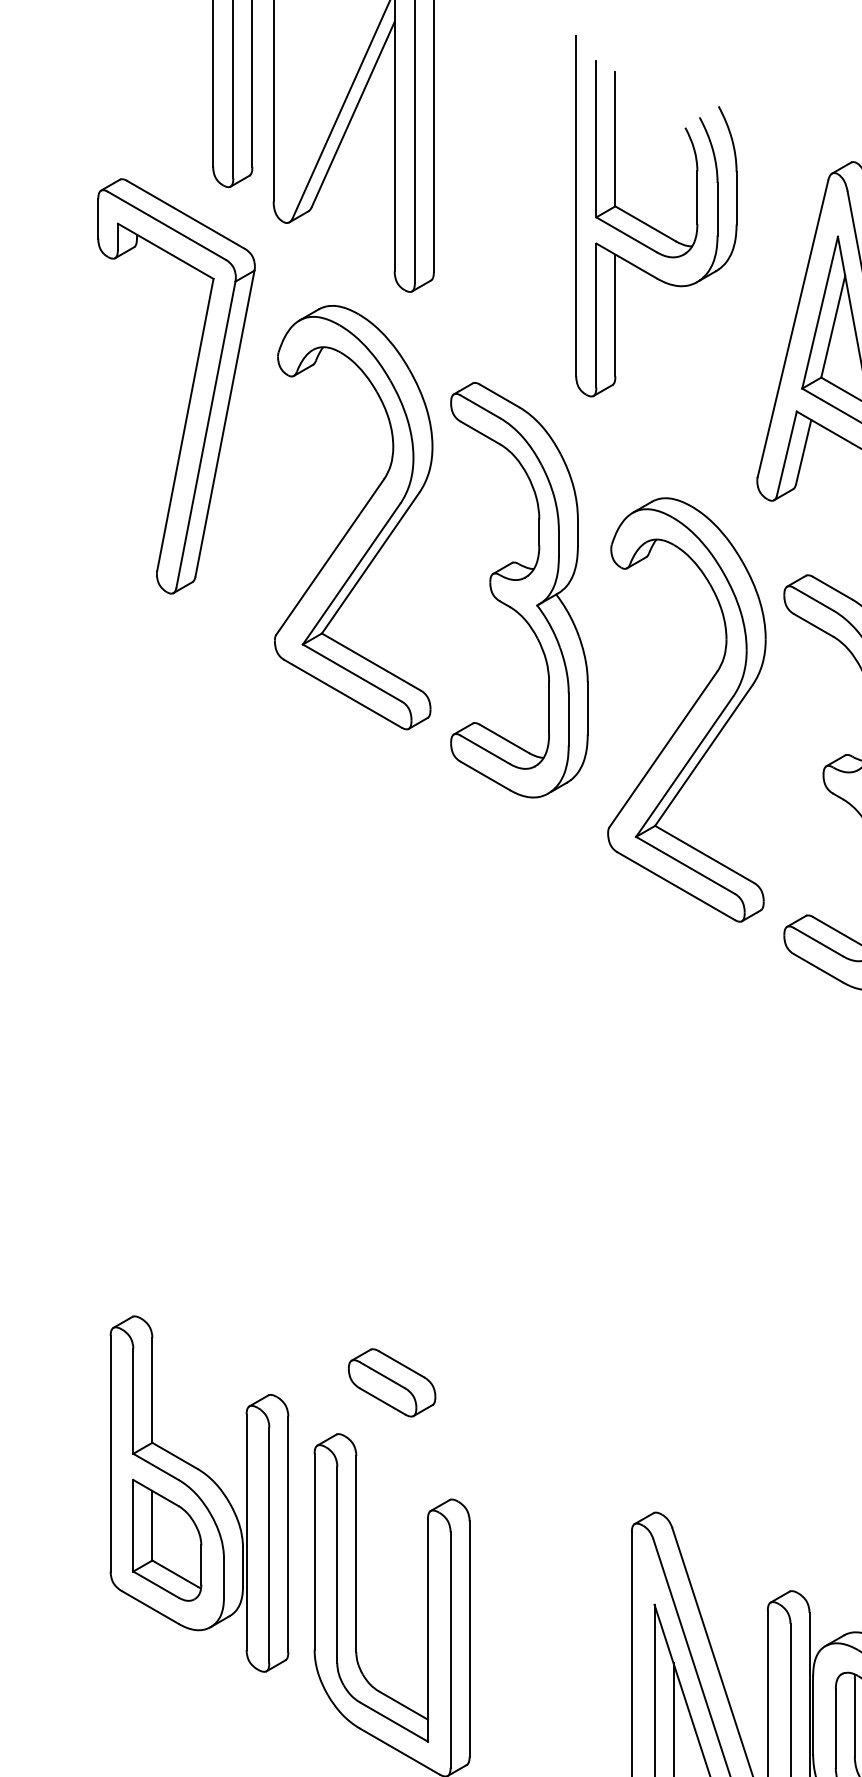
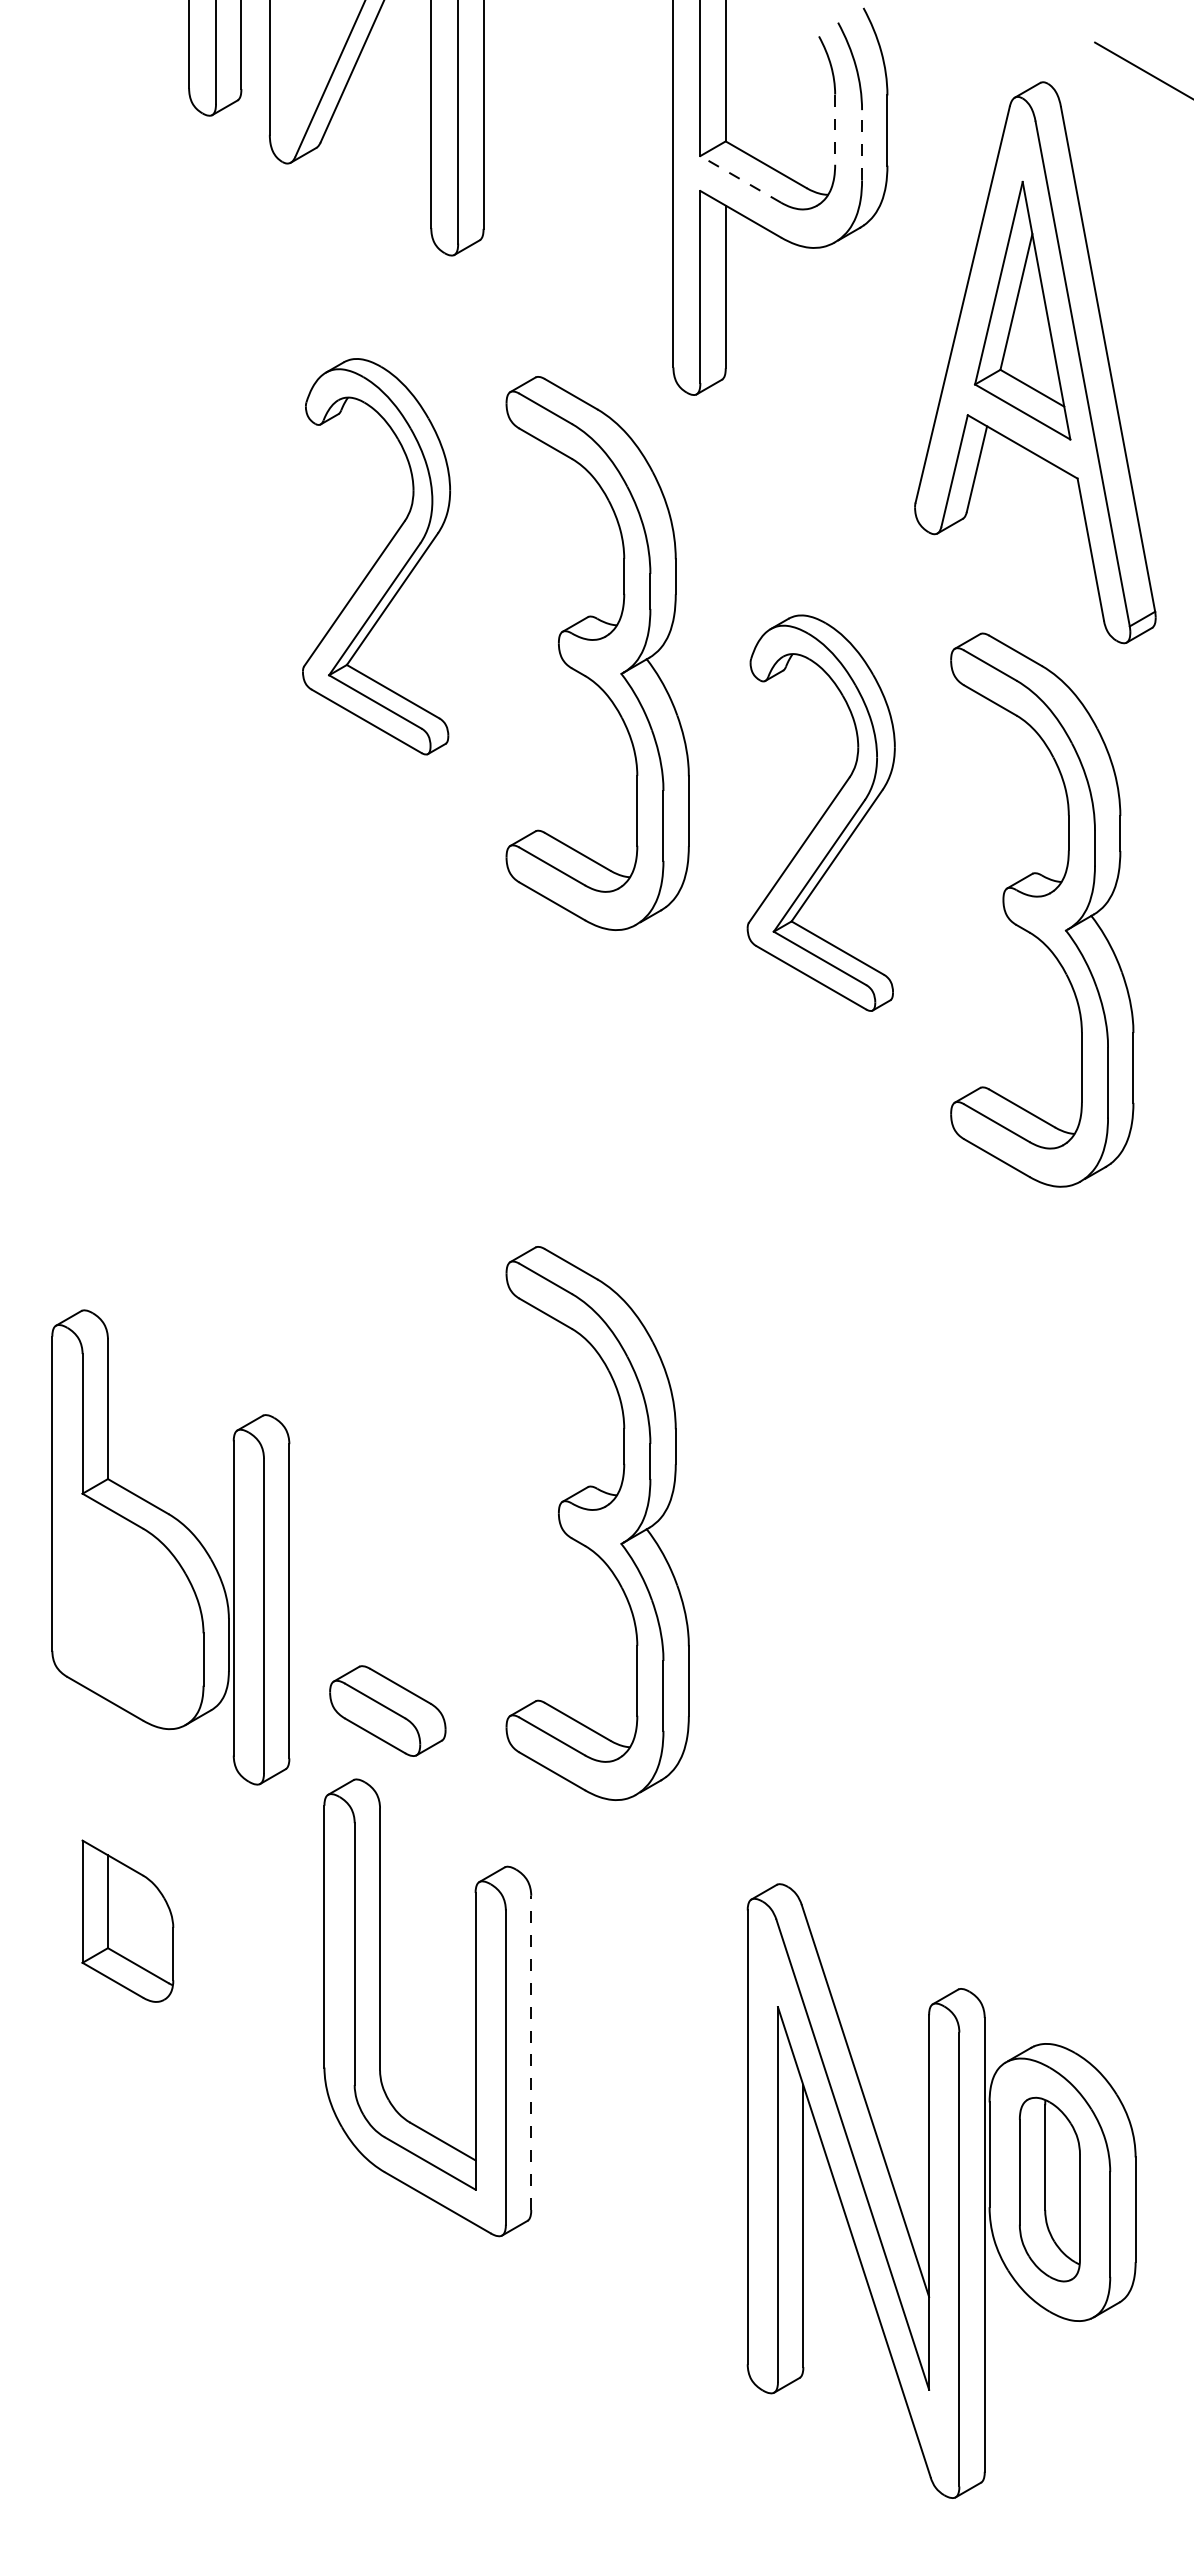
line: (697, 198) -> (835, 130), solid -> dashed
line: (717, 208) -> (862, 144), solid -> dashed
line: (626, 234) -> (740, 179), solid -> dashed
part: (190, 390) -> (159, 387), removed
part: (353, 517) -> (376, 556), size x0.7
part: (687, 709) -> (821, 812), size x0.7
part: (519, 1242) -> (597, 1523), added
part: (391, 1382) -> (387, 1710), moved
part: (199, 1494) -> (170, 1547), moved
line: (469, 1638) -> (531, 2052), solid -> dashed

